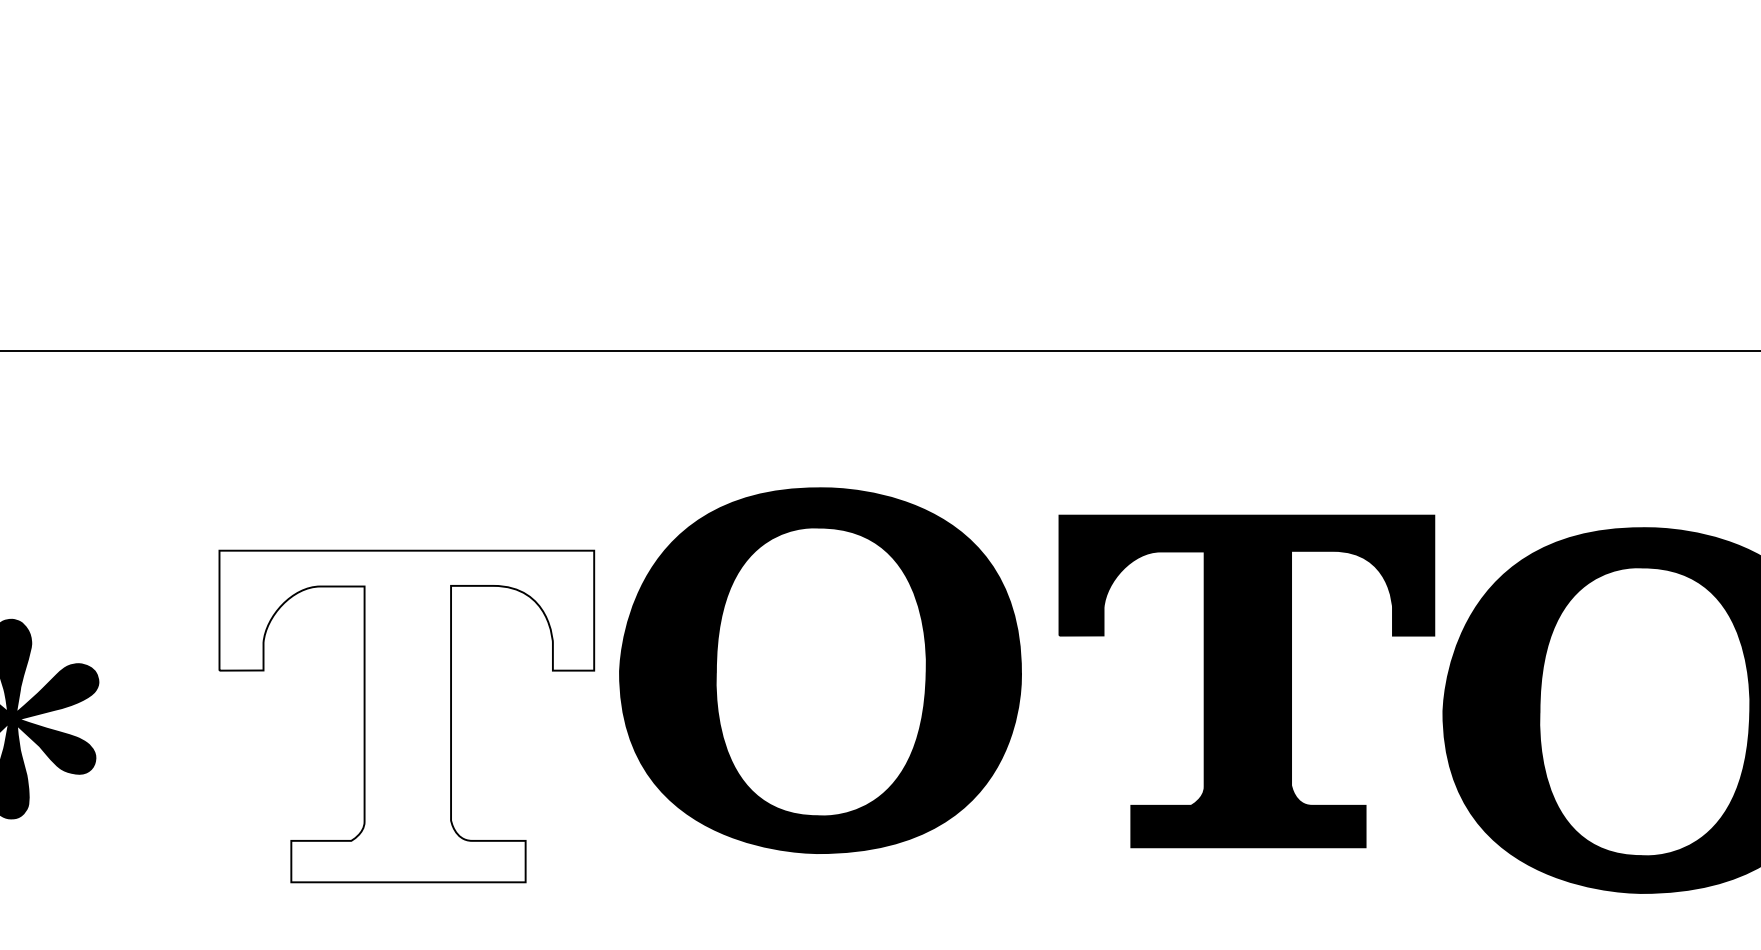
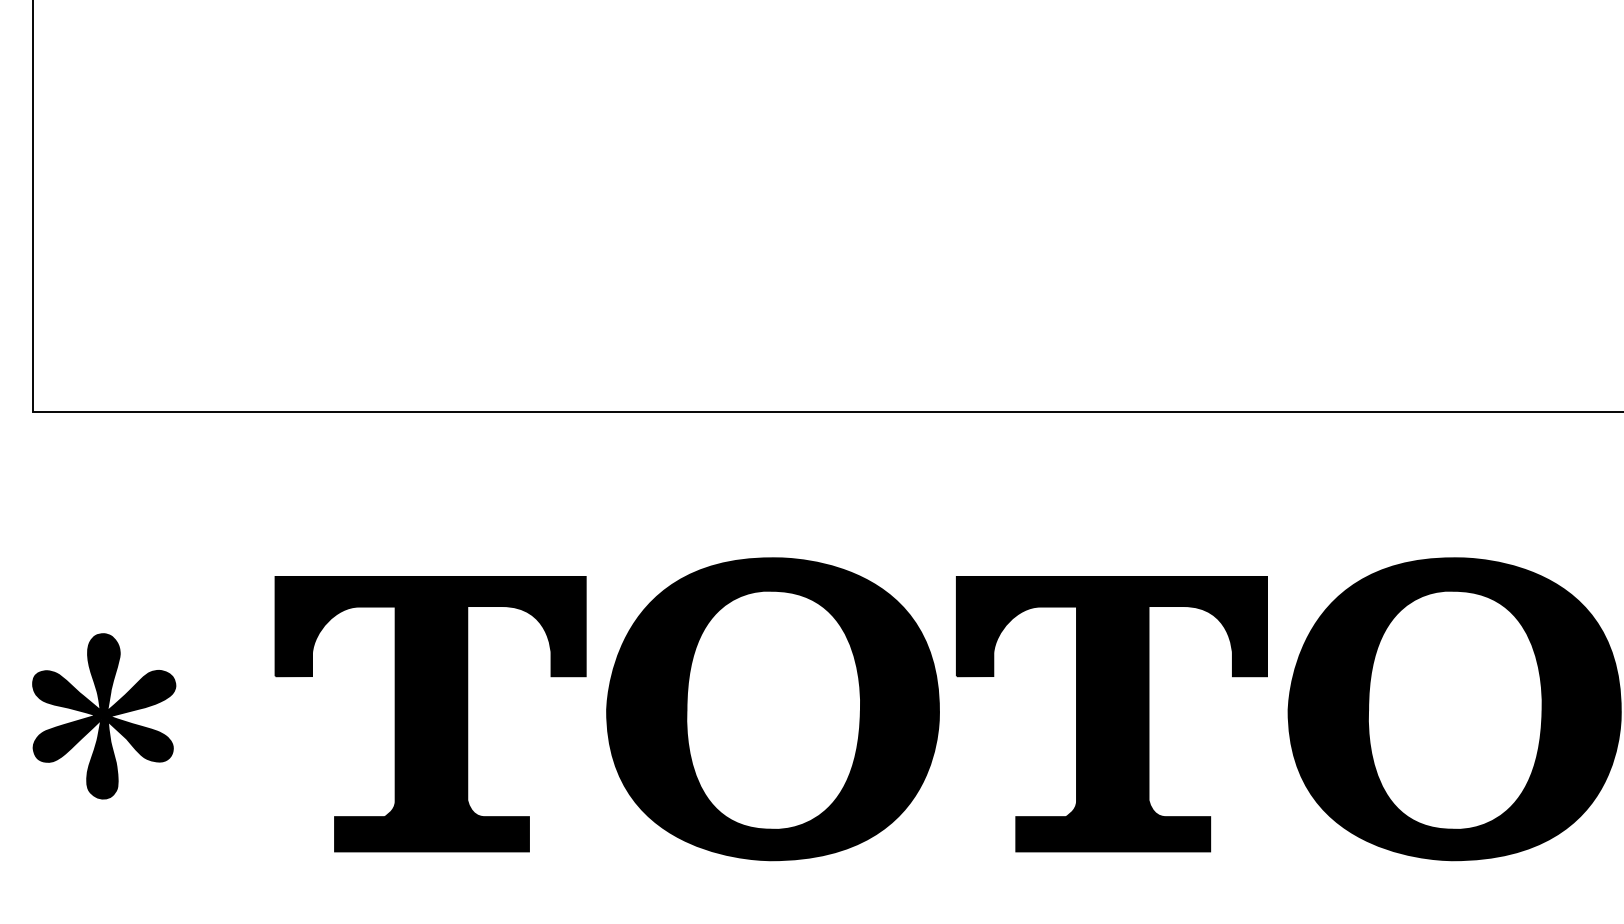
part: (819, 670) -> (772, 709), moved
part: (1246, 681) -> (1111, 714), moved
fill: (406, 715) -> (430, 713), added

